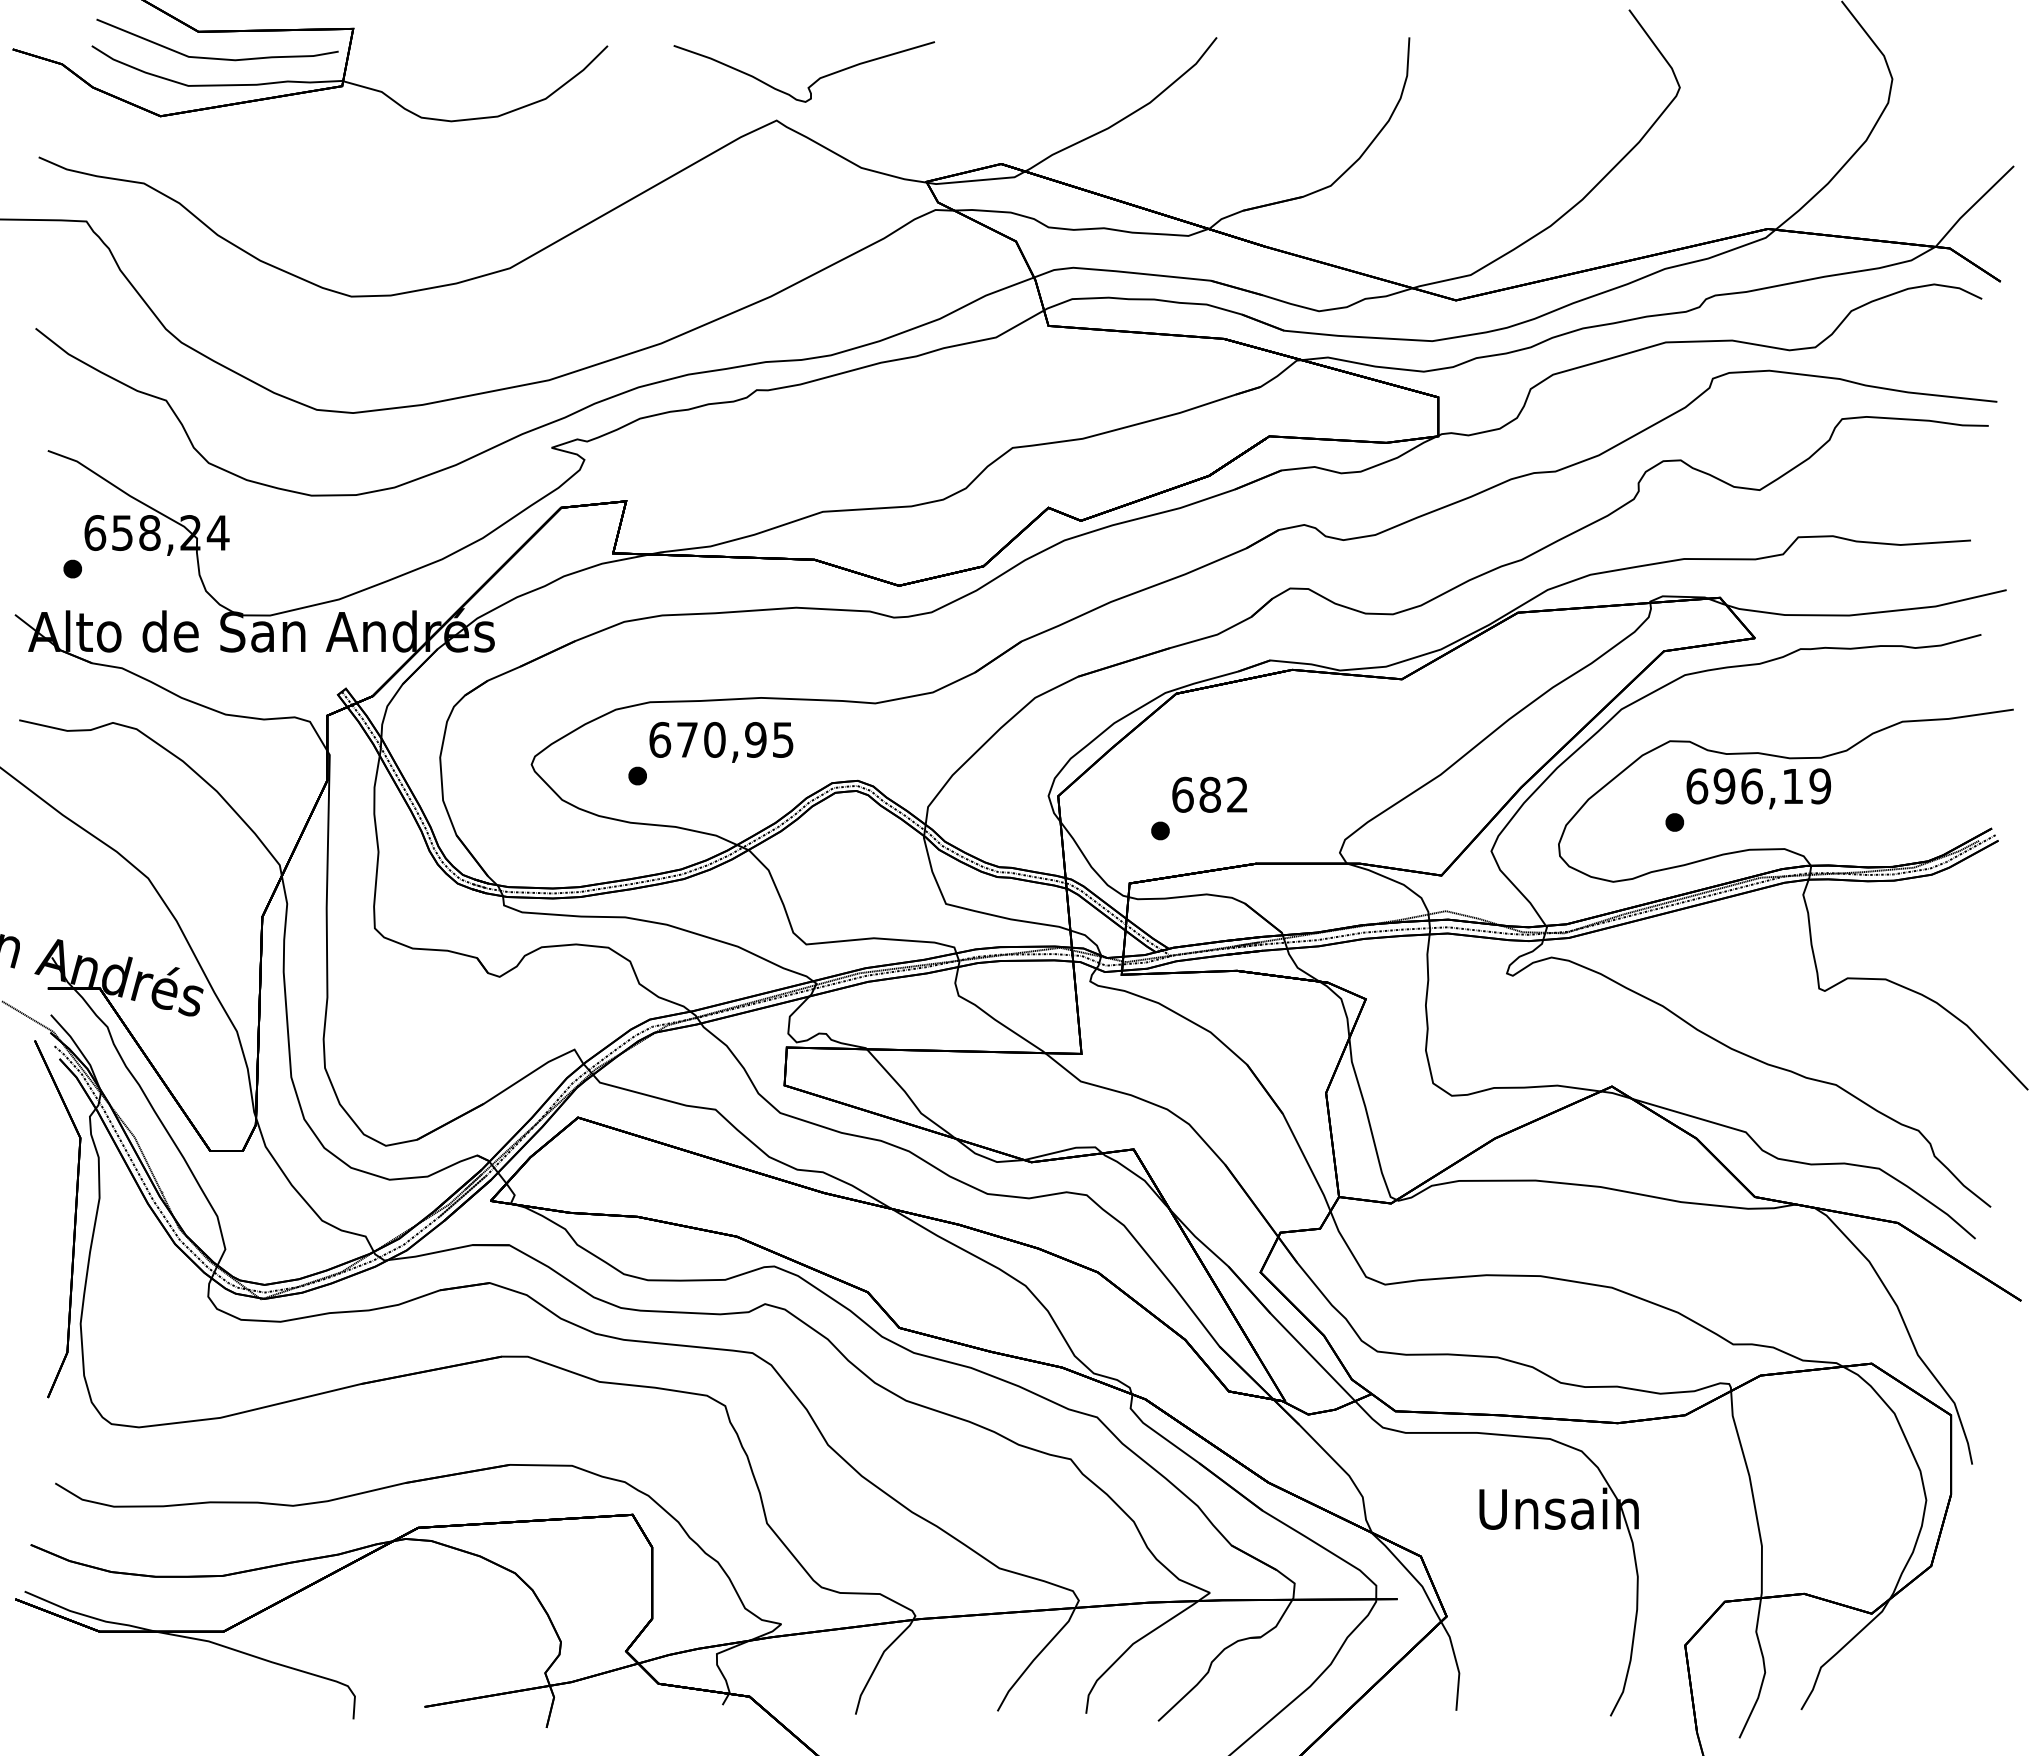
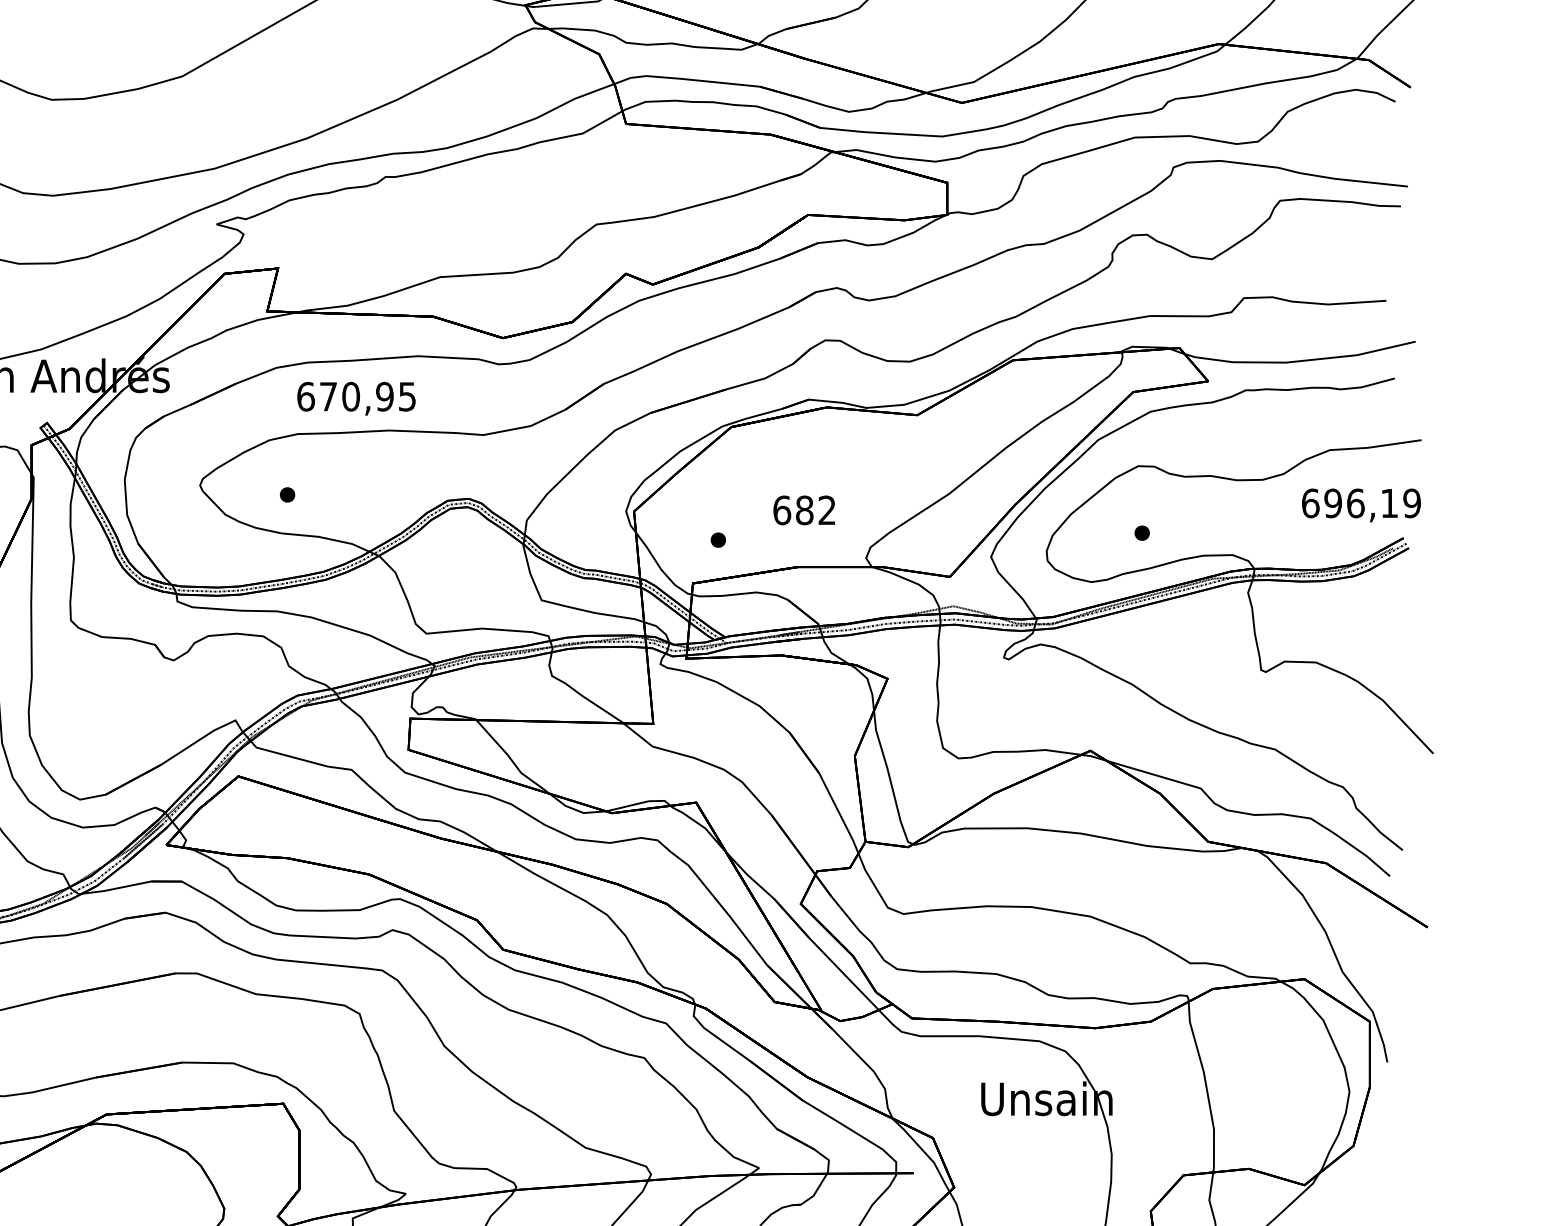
text: (721, 742) -> (356, 398), moved
text: (1758, 788) -> (1361, 505), moved
text: (1209, 794) -> (804, 510), moved

